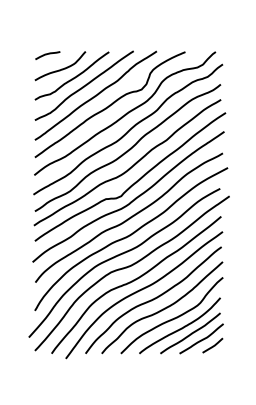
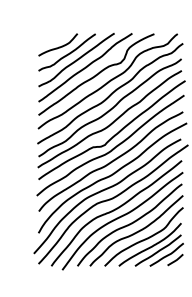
curve: (47, 54) -> (48, 35), removed

